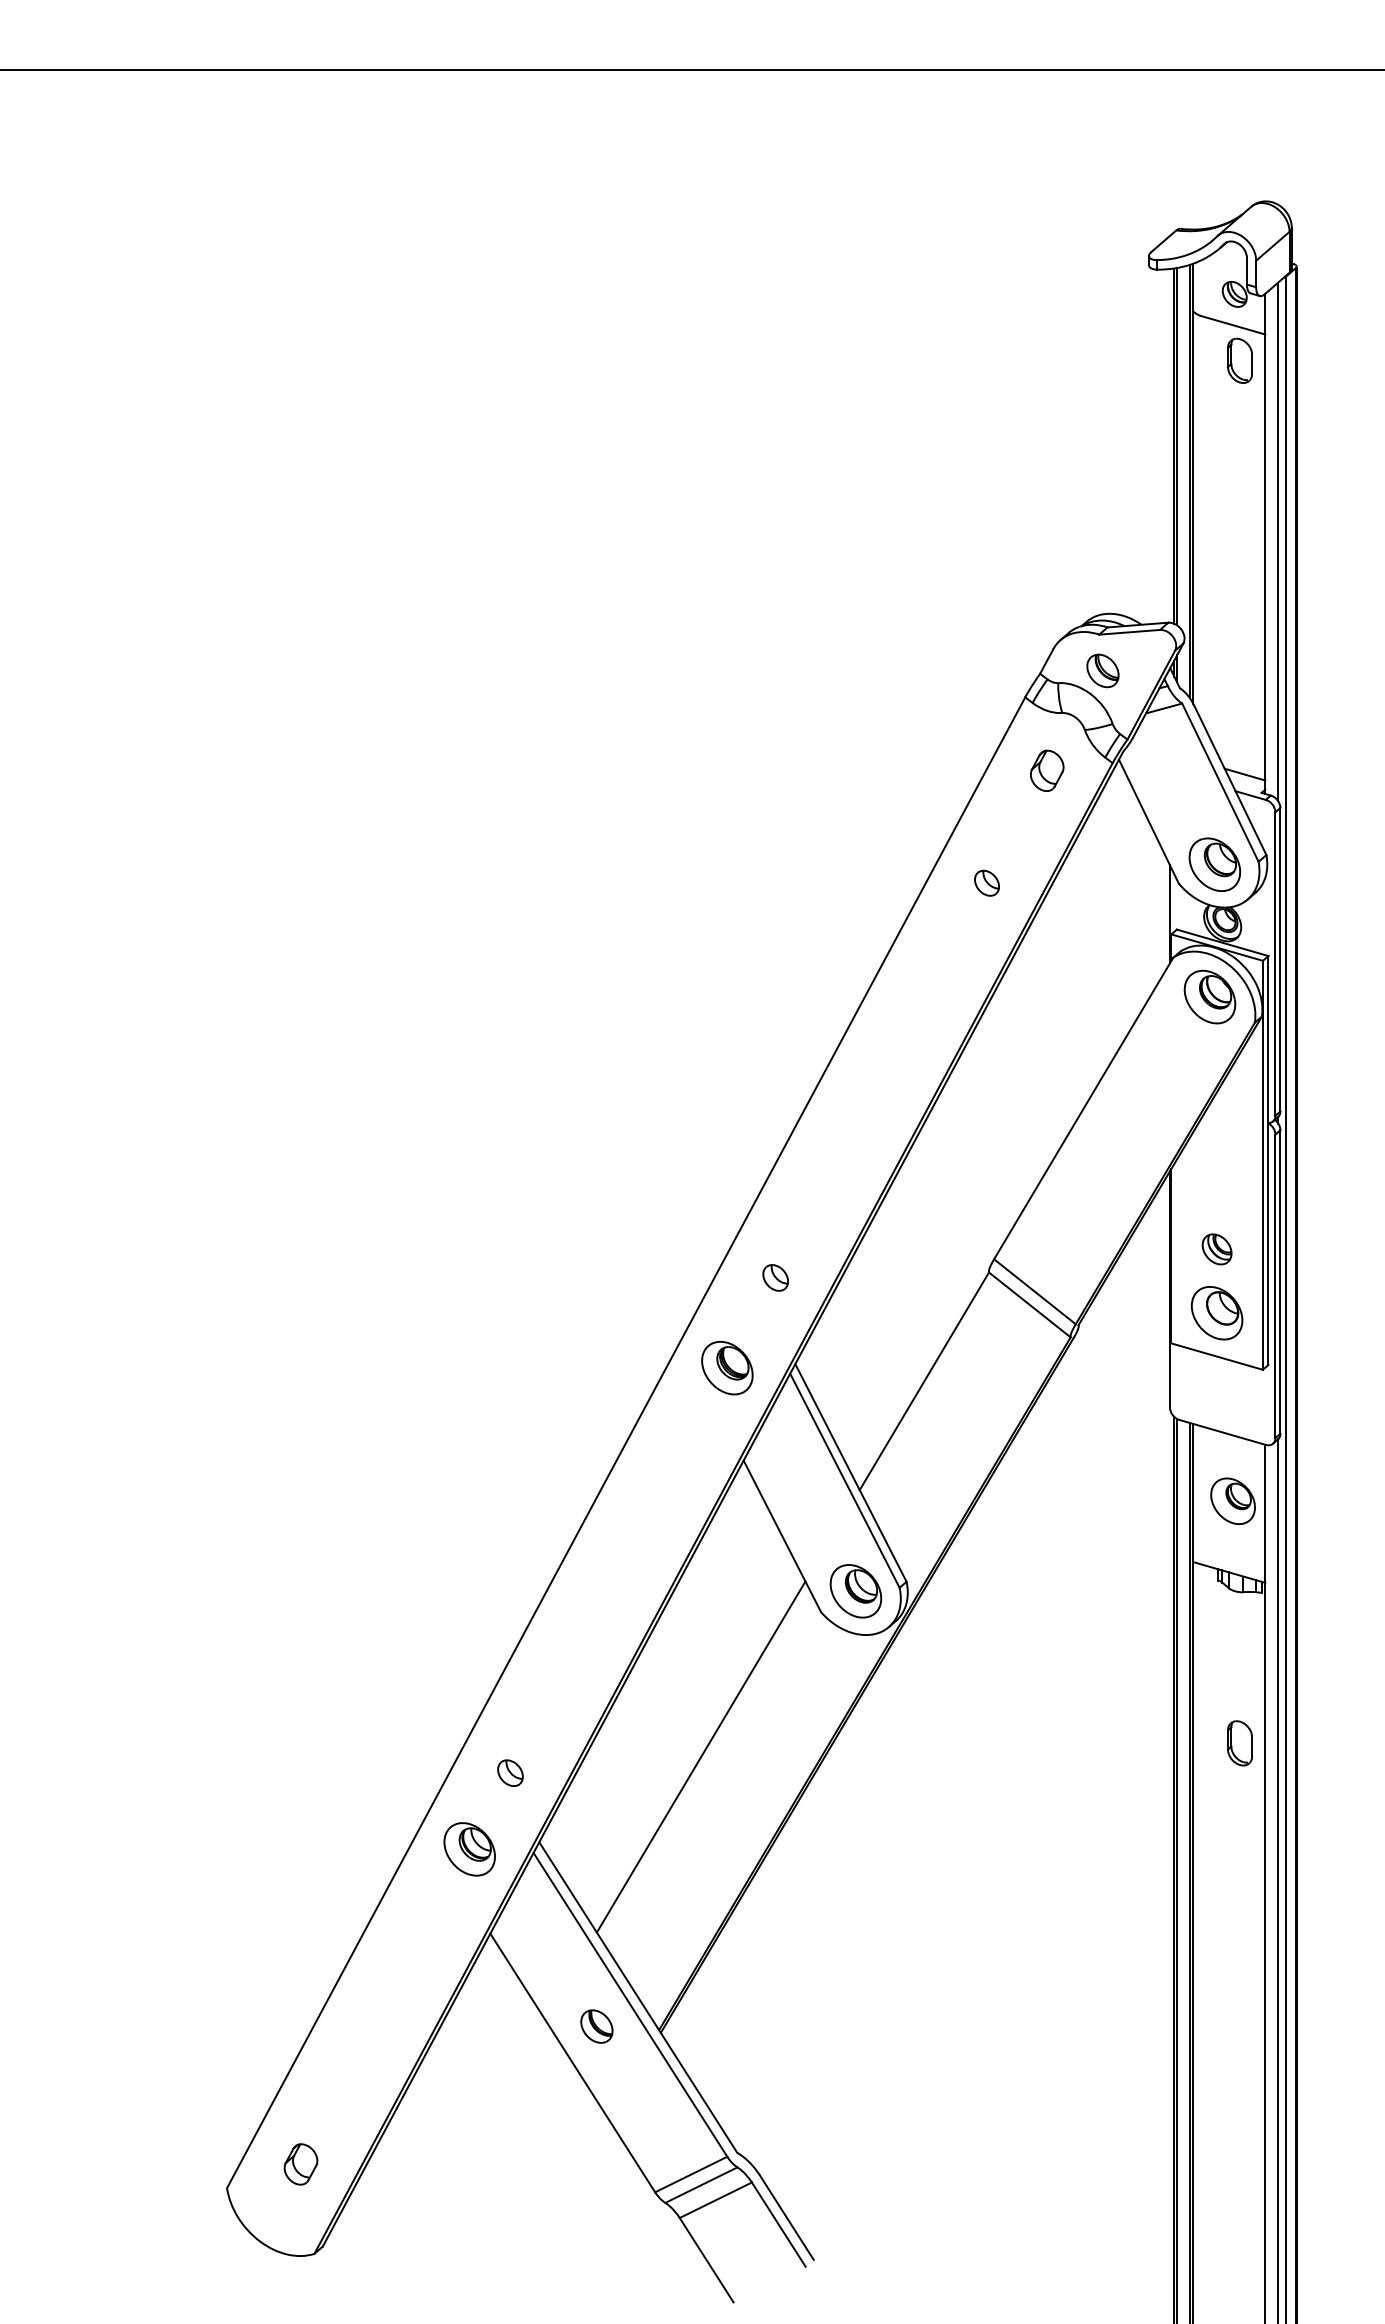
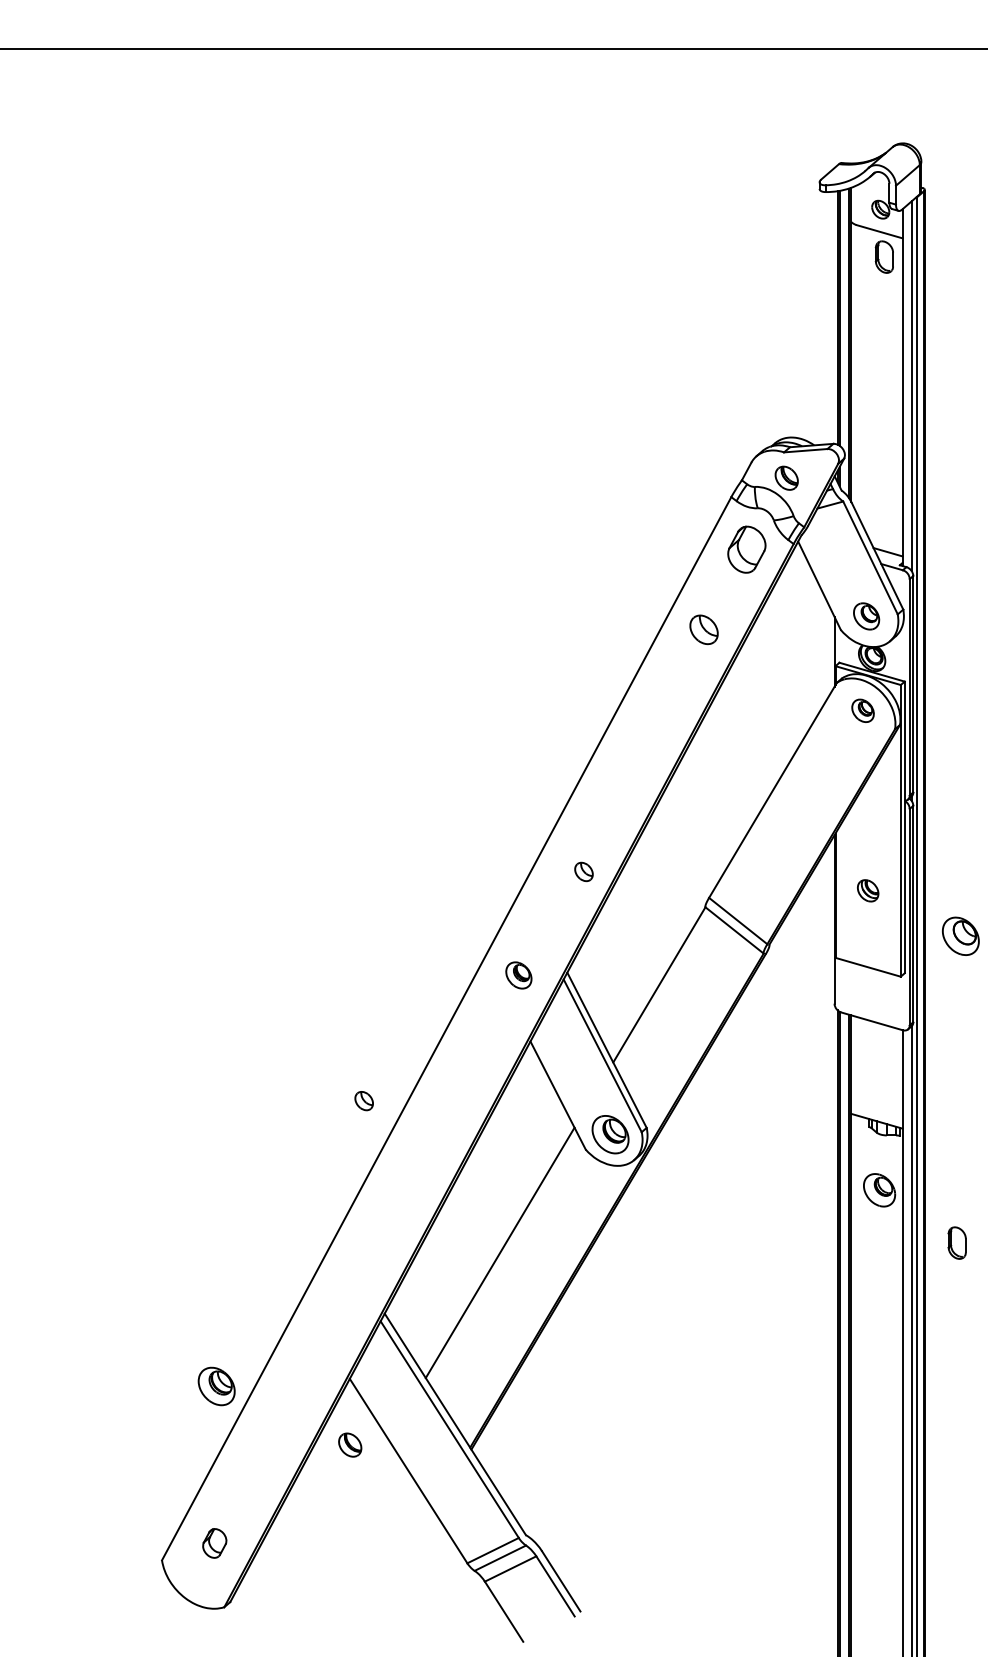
part: (1047, 770) -> (747, 549), size x1.6
part: (1214, 864) -> (866, 616), size x0.7
part: (986, 882) -> (703, 629), size x1.6
part: (1209, 996) -> (862, 710), size x0.6
part: (775, 1277) -> (583, 871), moved
part: (1217, 1313) -> (961, 936), moved
part: (727, 1367) -> (518, 975), size x0.7
part: (1232, 1500) -> (879, 1189), moved
part: (1239, 1743) -> (956, 1243), moved
part: (510, 1772) -> (364, 1100), moved
part: (469, 1849) -> (216, 1386), moved
part: (596, 2026) -> (349, 1445), moved

